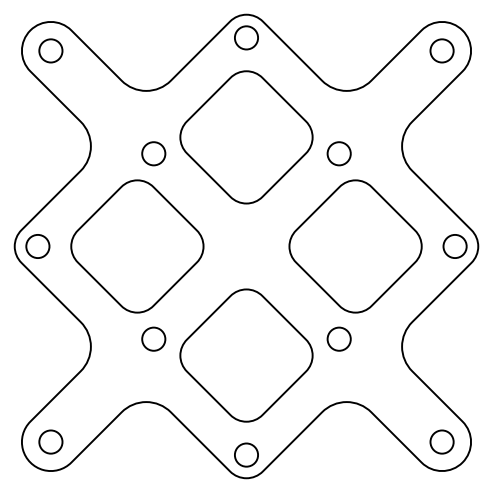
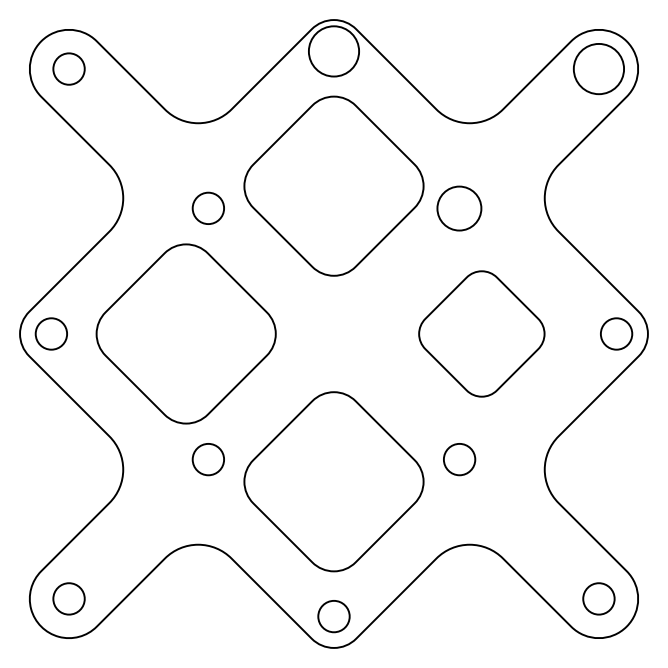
circle: (246, 37) -> (333, 51), size x1.6
circle: (441, 50) -> (598, 68), size x1.6
circle: (339, 153) -> (459, 207), size x1.4
part: (355, 246) -> (481, 333), size x0.7

